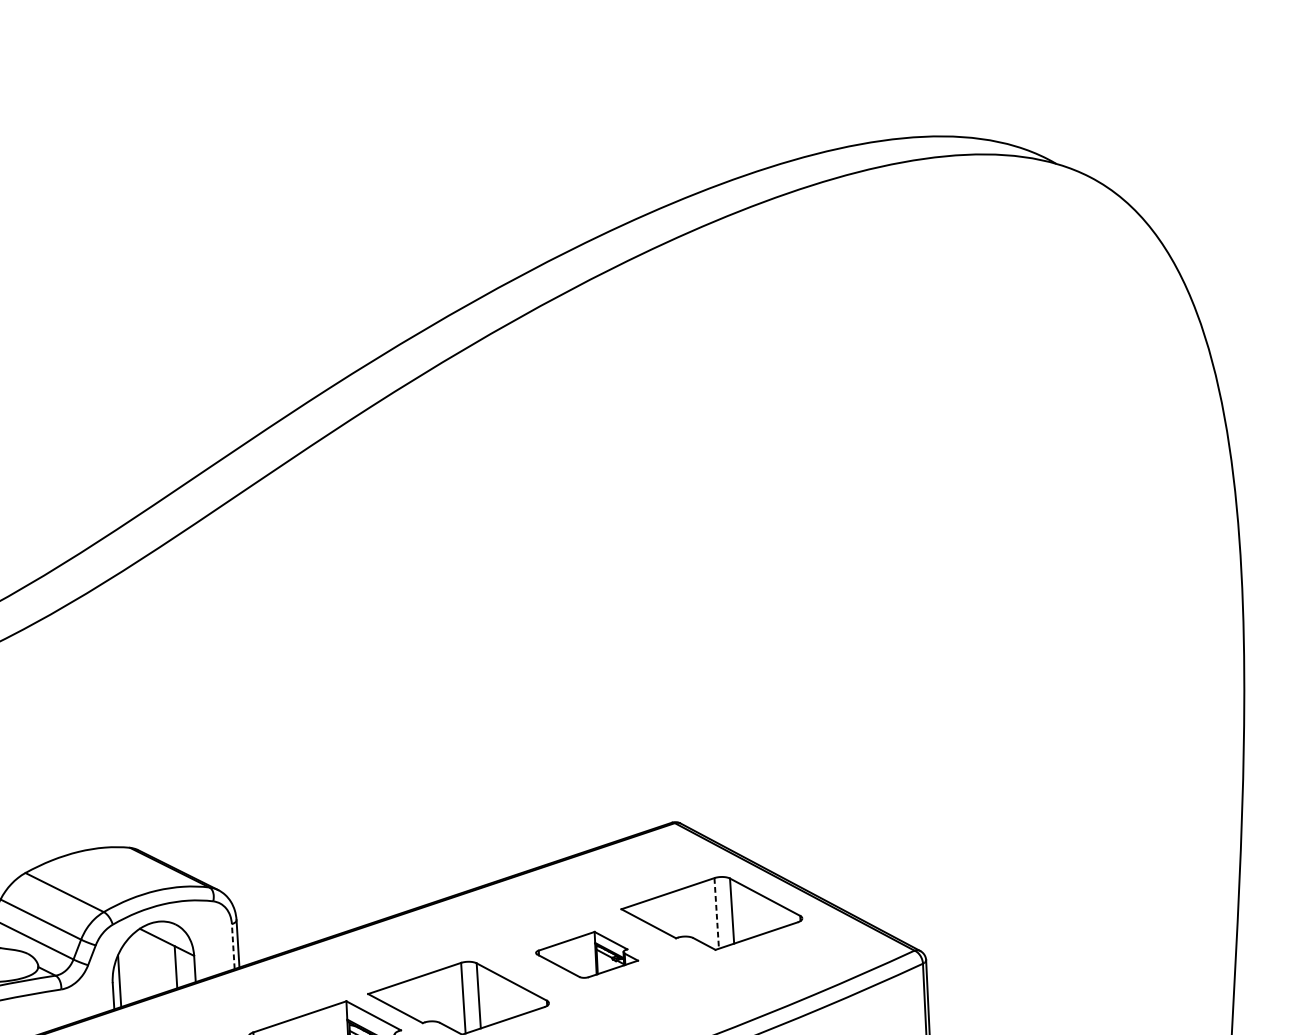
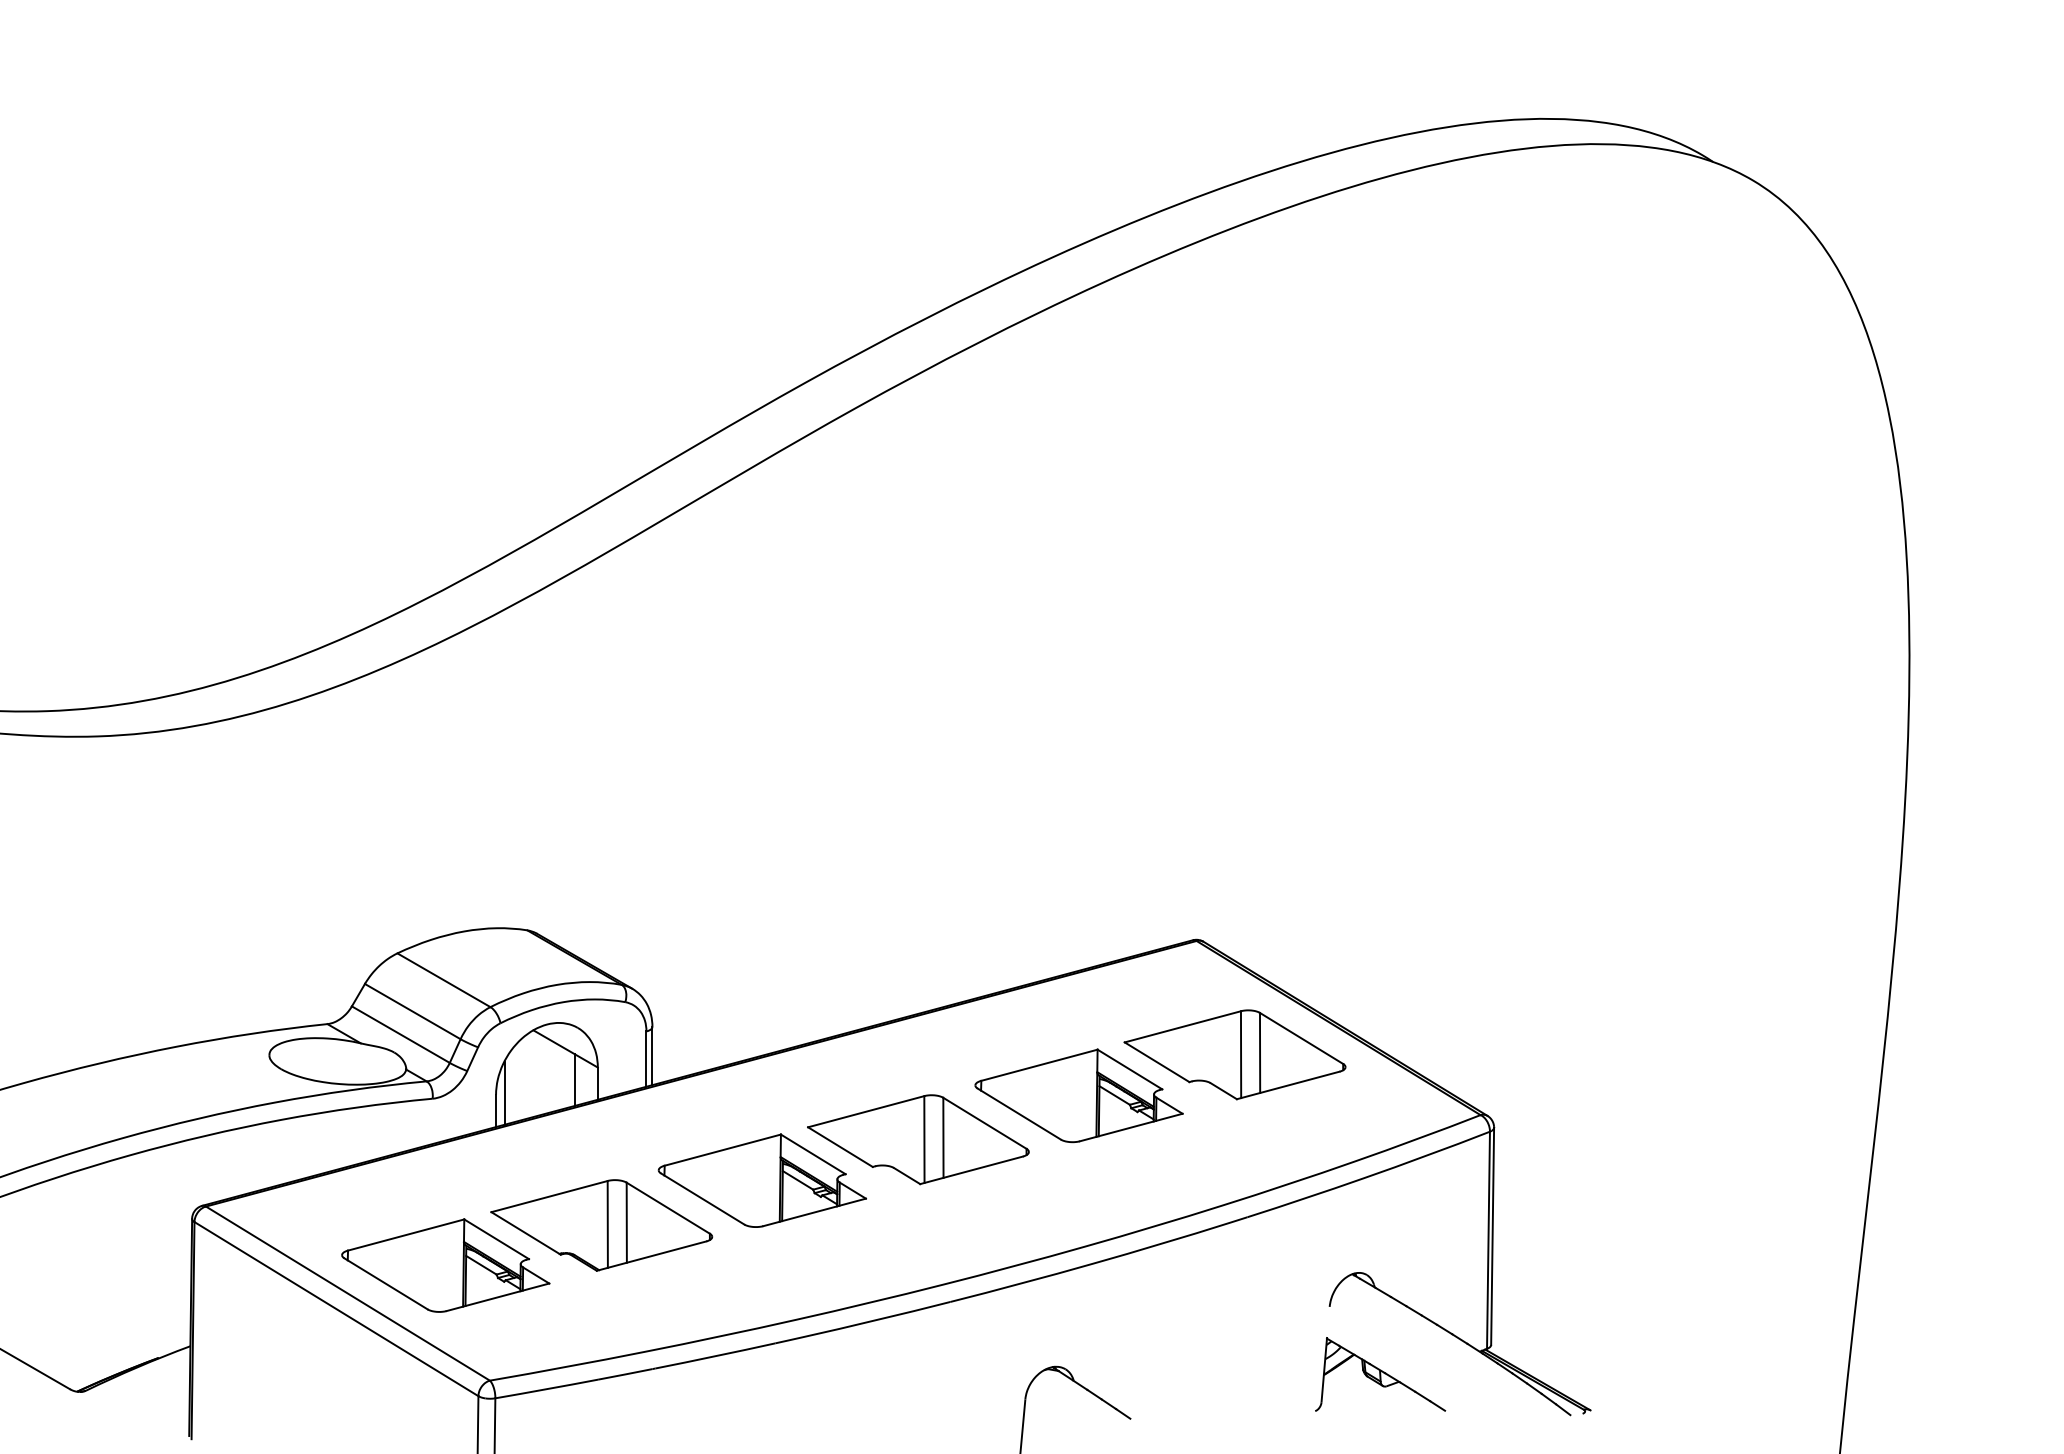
line: (717, 914) -> (1241, 1055), dashed -> solid
line: (233, 946) -> (646, 1059), dashed -> solid
part: (586, 954) -> (1078, 1095), size x1.67

